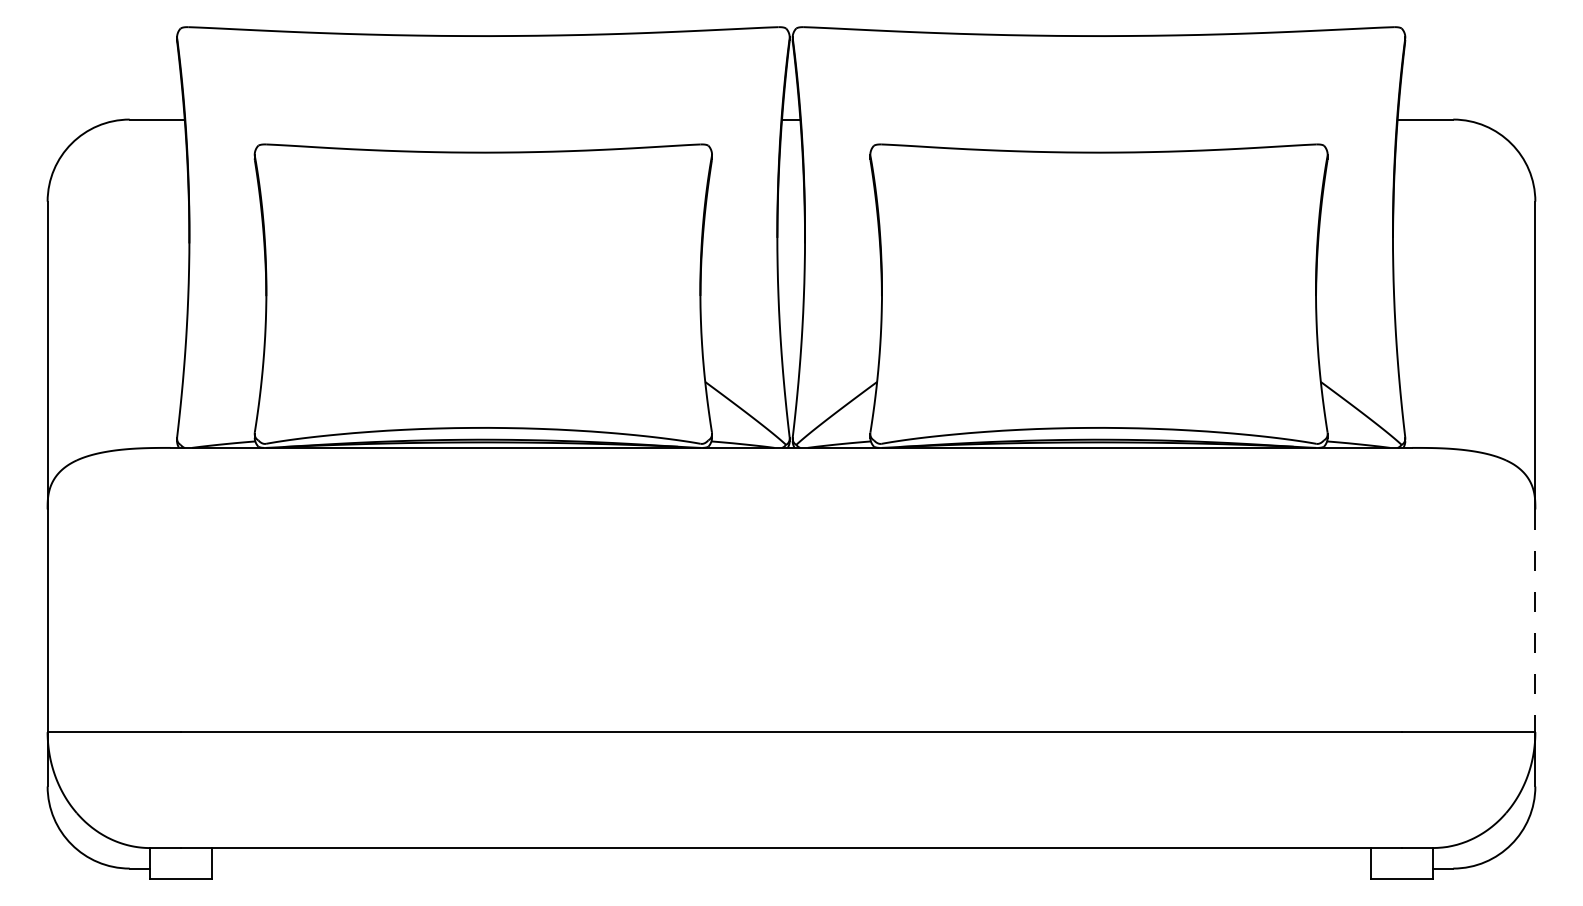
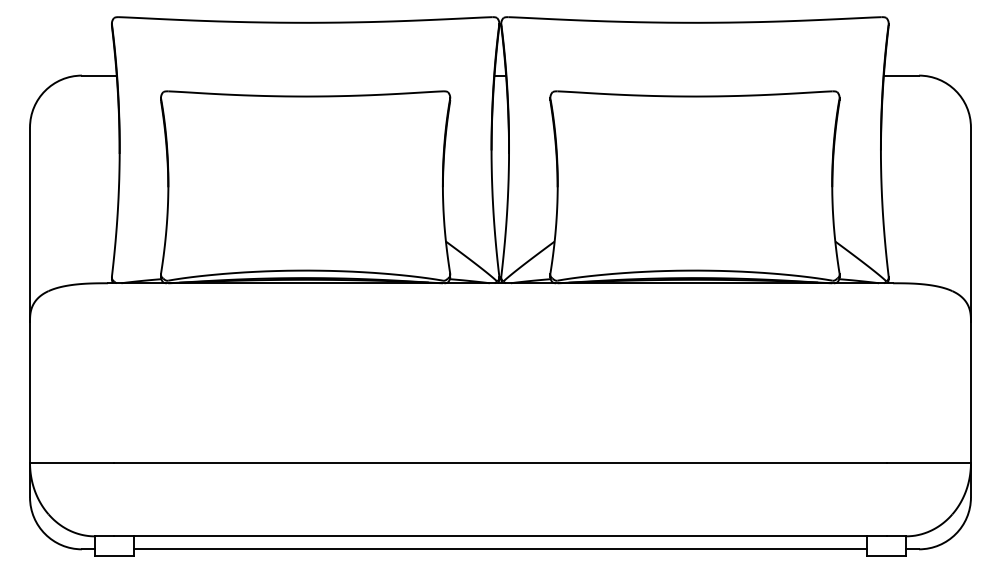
line: (1534, 622) -> (970, 393), dashed -> solid
line: (791, 868) -> (500, 549), added

